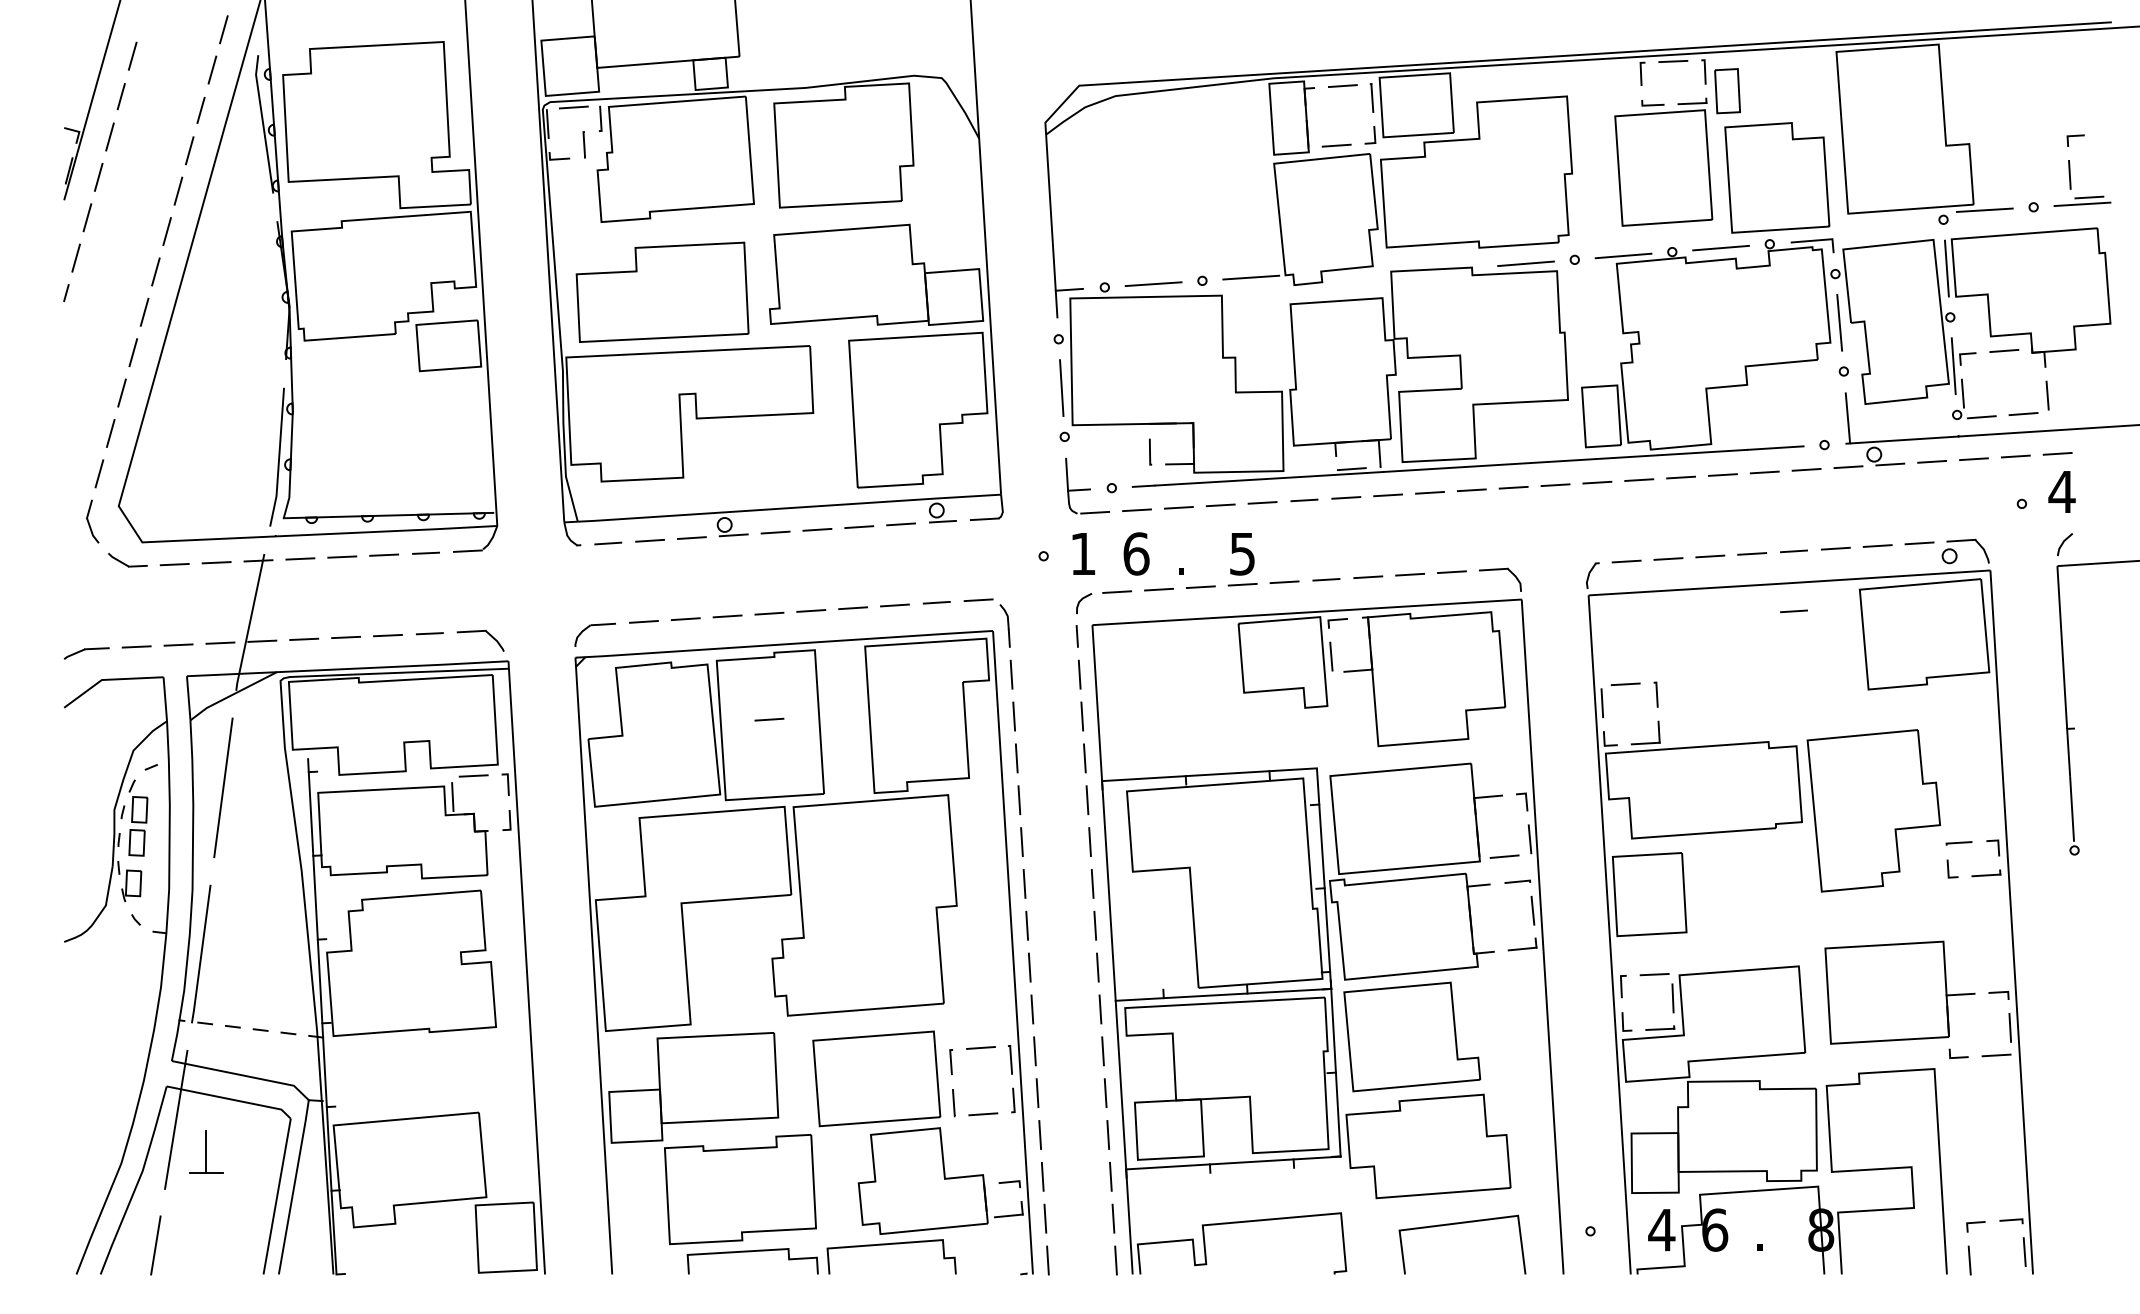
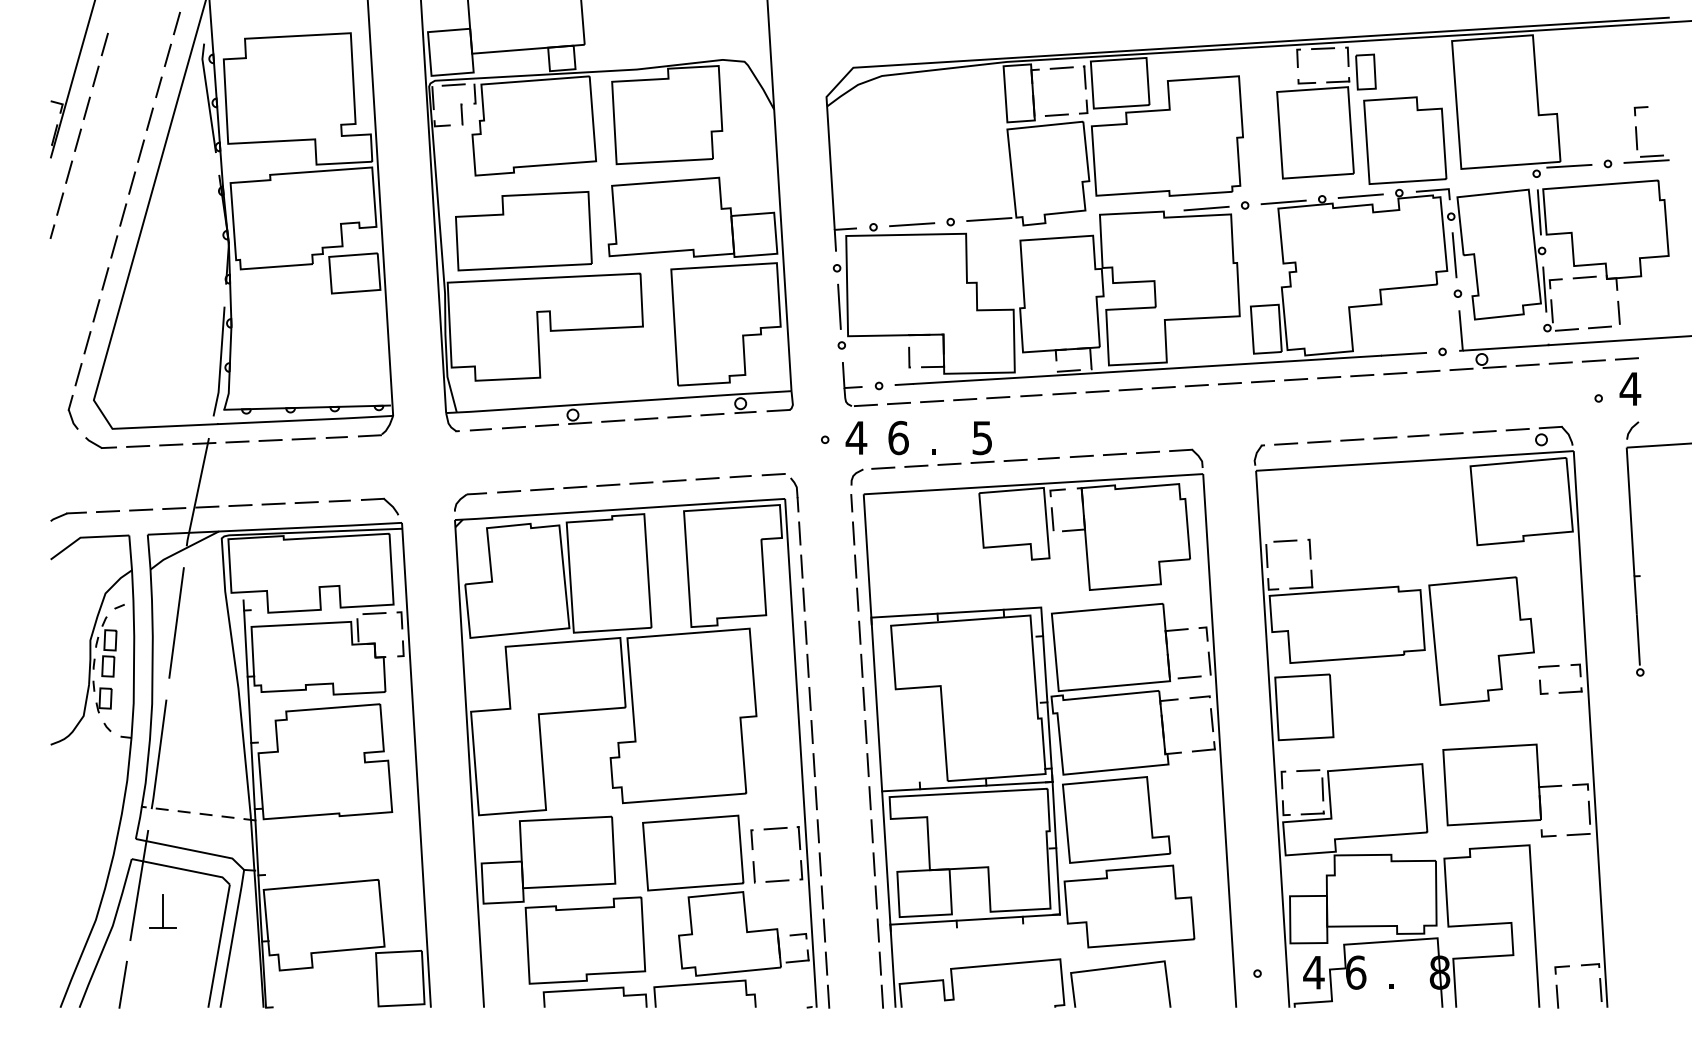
text: (1082, 553) -> (855, 437), 1 -> 4
line: (1793, 611) -> (1418, 483), removed
line: (769, 719) -> (608, 568), removed
line: (1458, 1224) -> (1117, 968), moved

